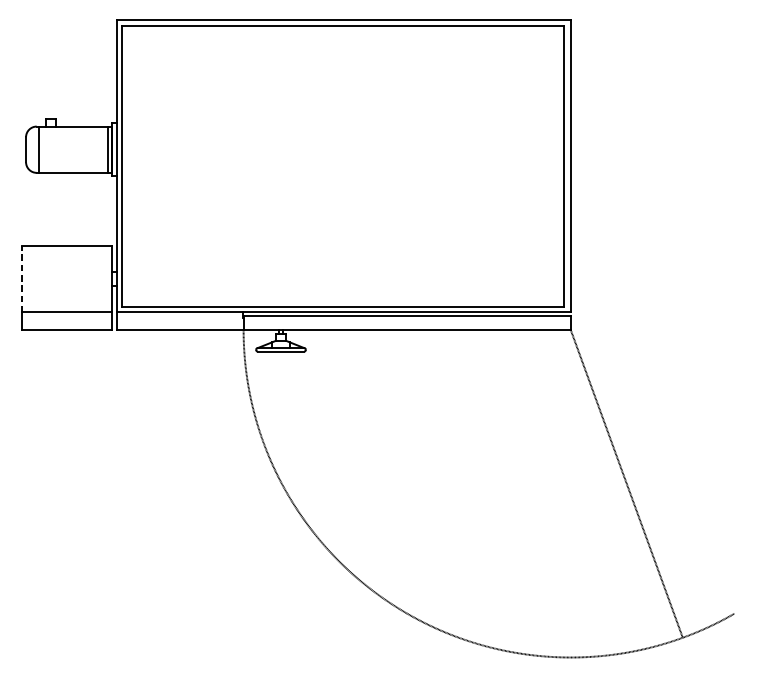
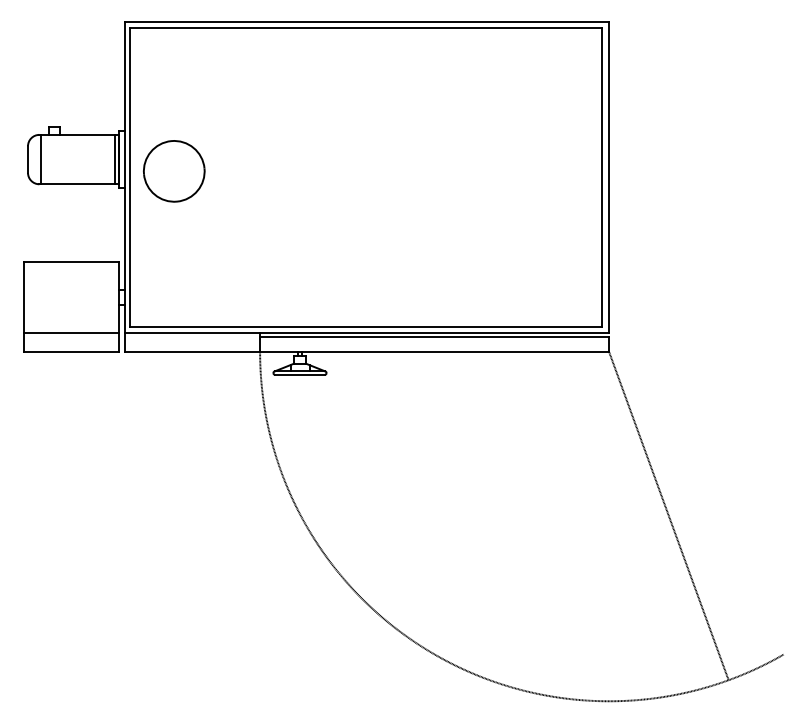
part: (163, 160) -> (174, 171), added
line: (22, 279) -> (24, 297), dashed -> solid

